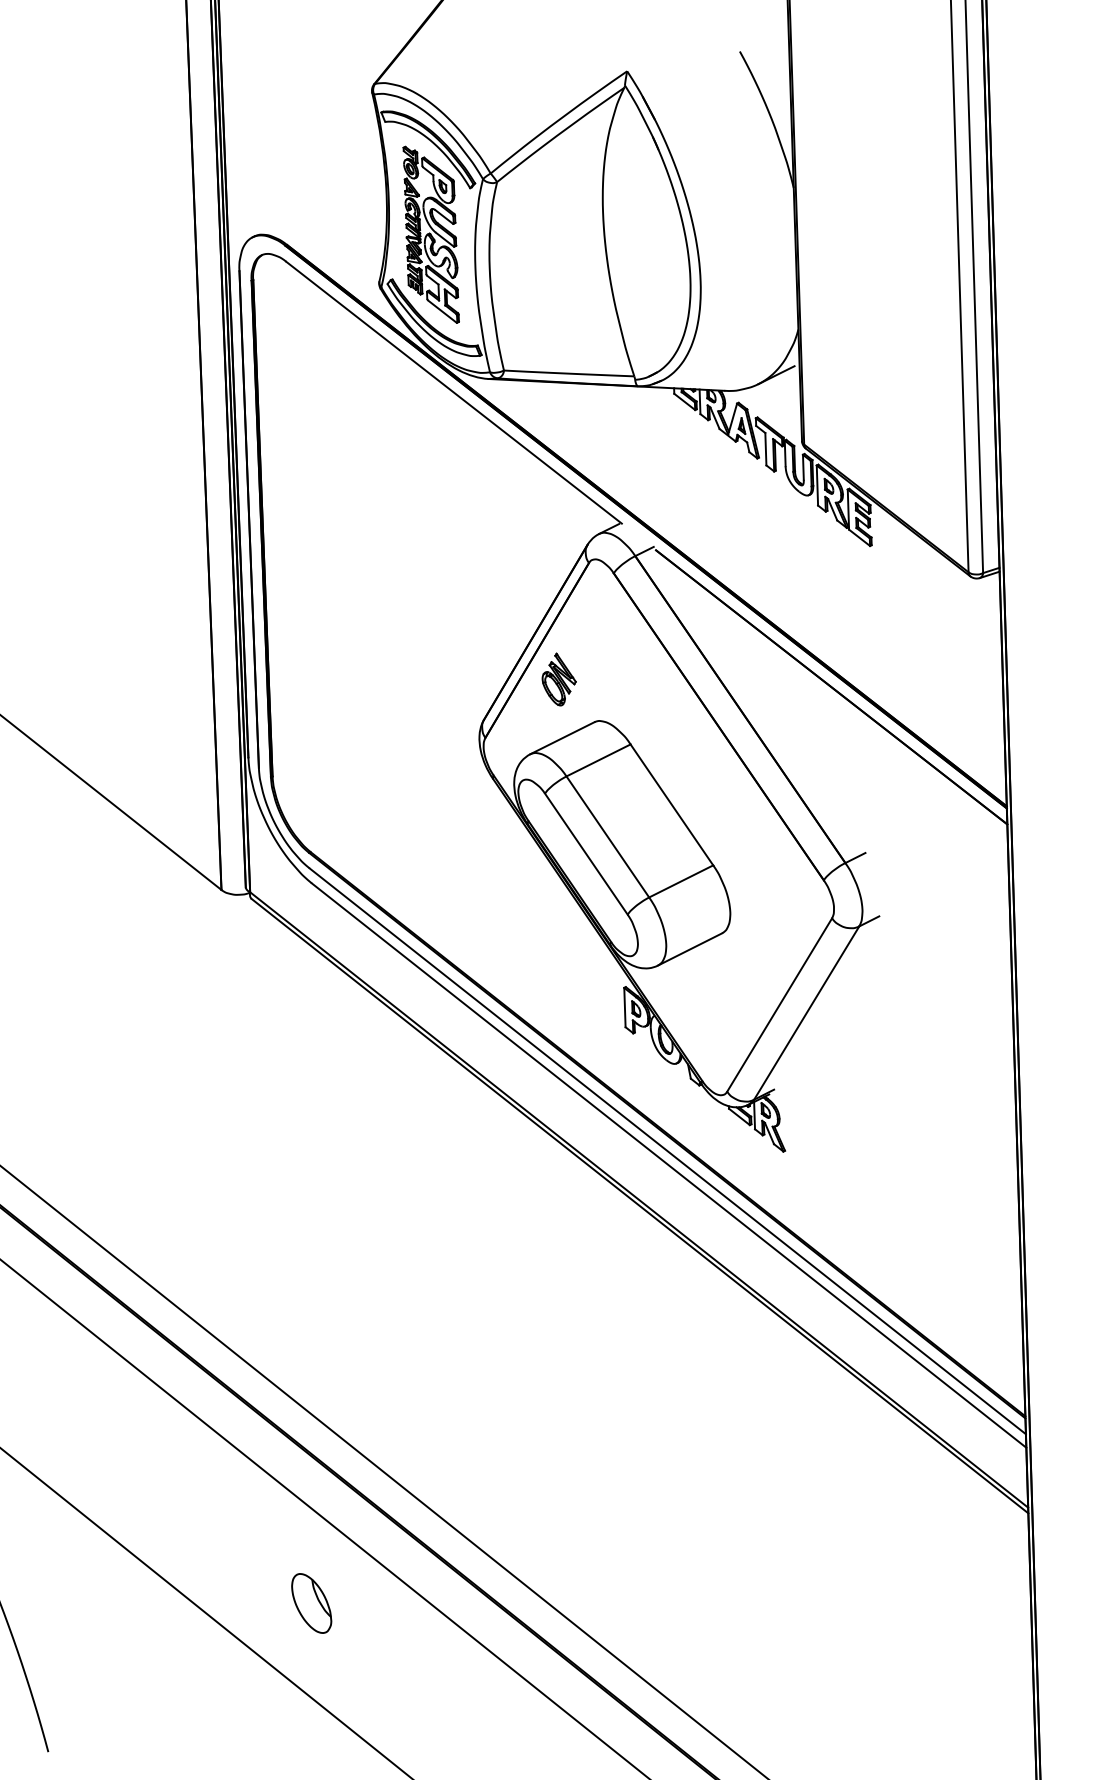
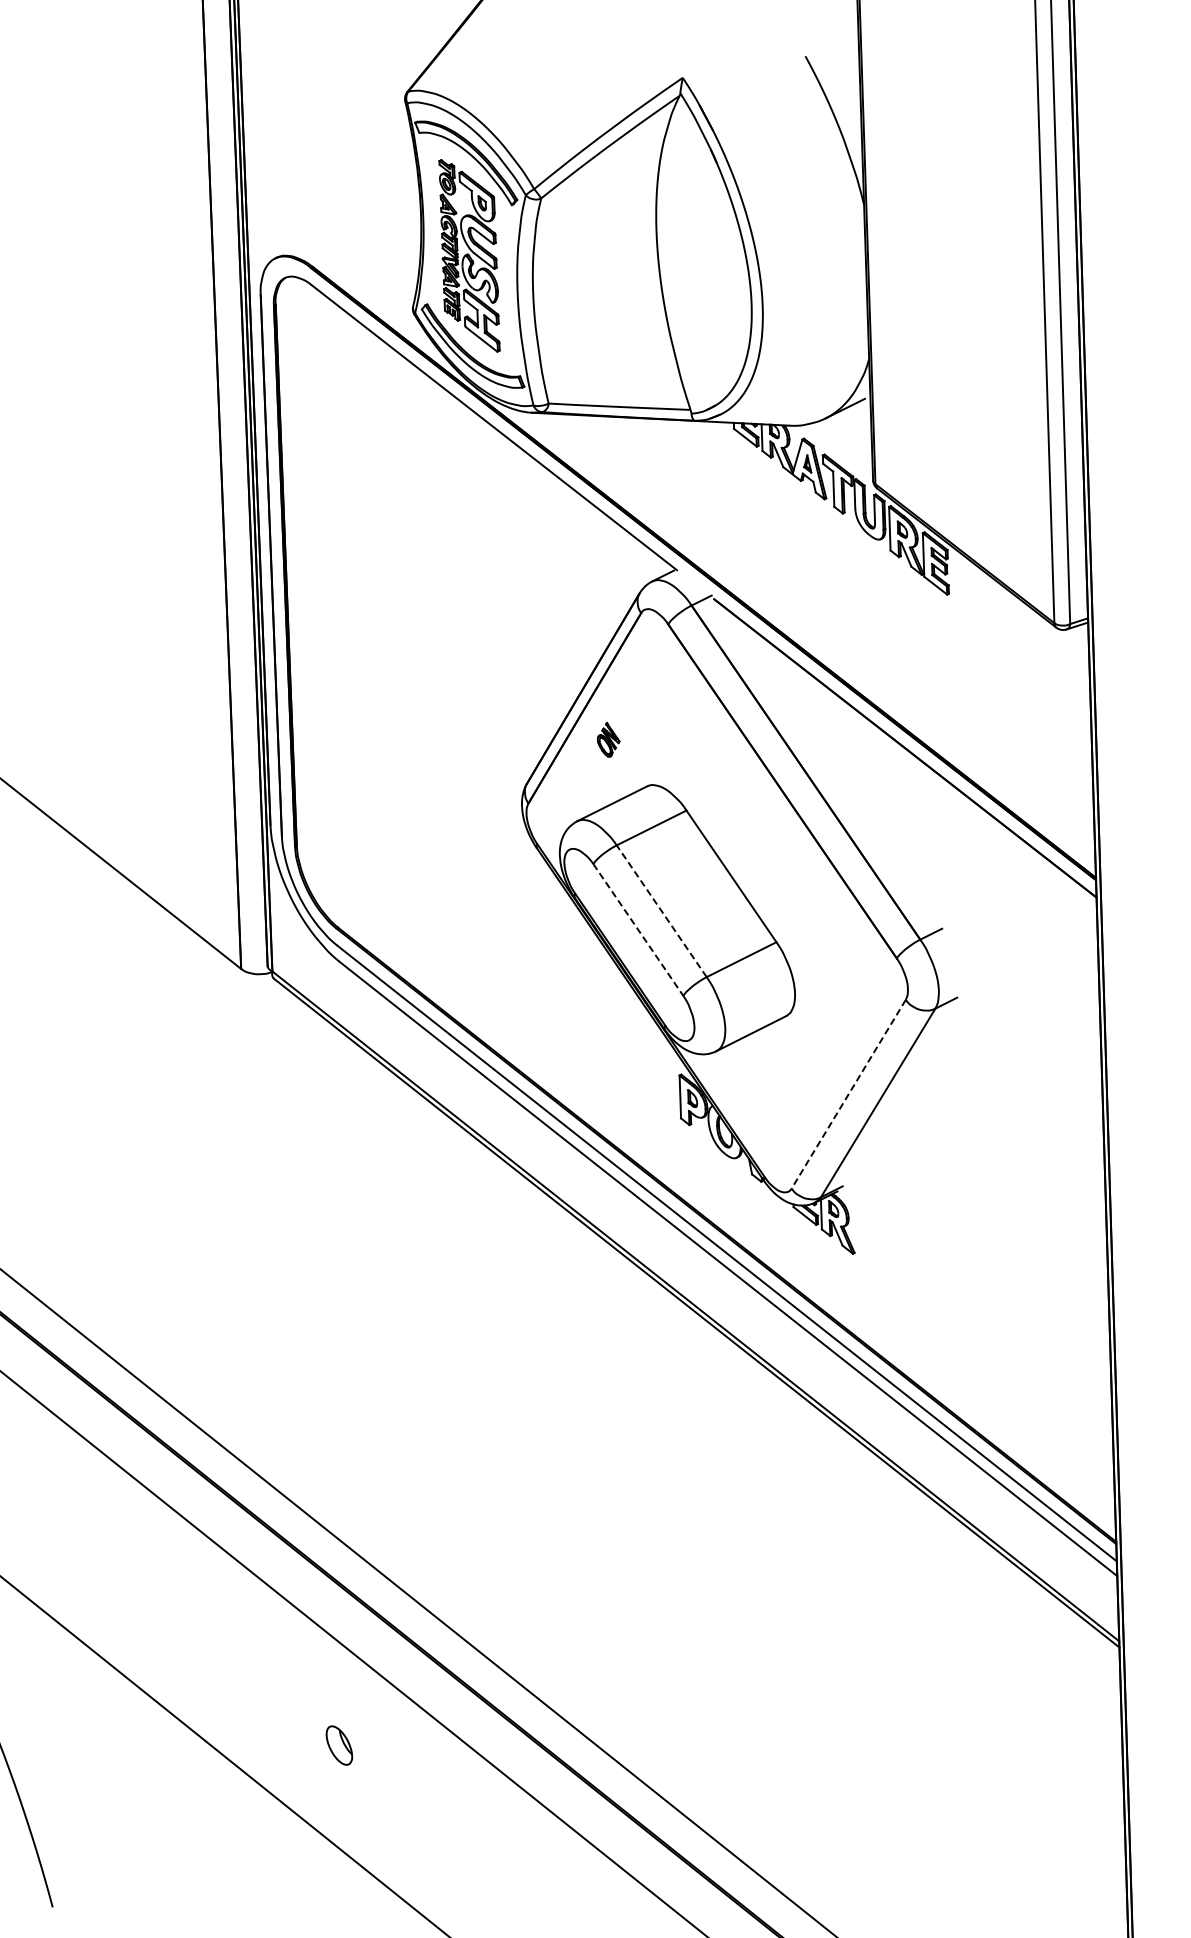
part: (558, 679) -> (608, 739), size x0.6
line: (607, 837) -> (661, 911), solid -> dashed
line: (586, 853) -> (638, 929), solid -> dashed
line: (779, 1005) -> (848, 1094), solid -> dashed
part: (311, 1603) -> (339, 1745), size x0.6

